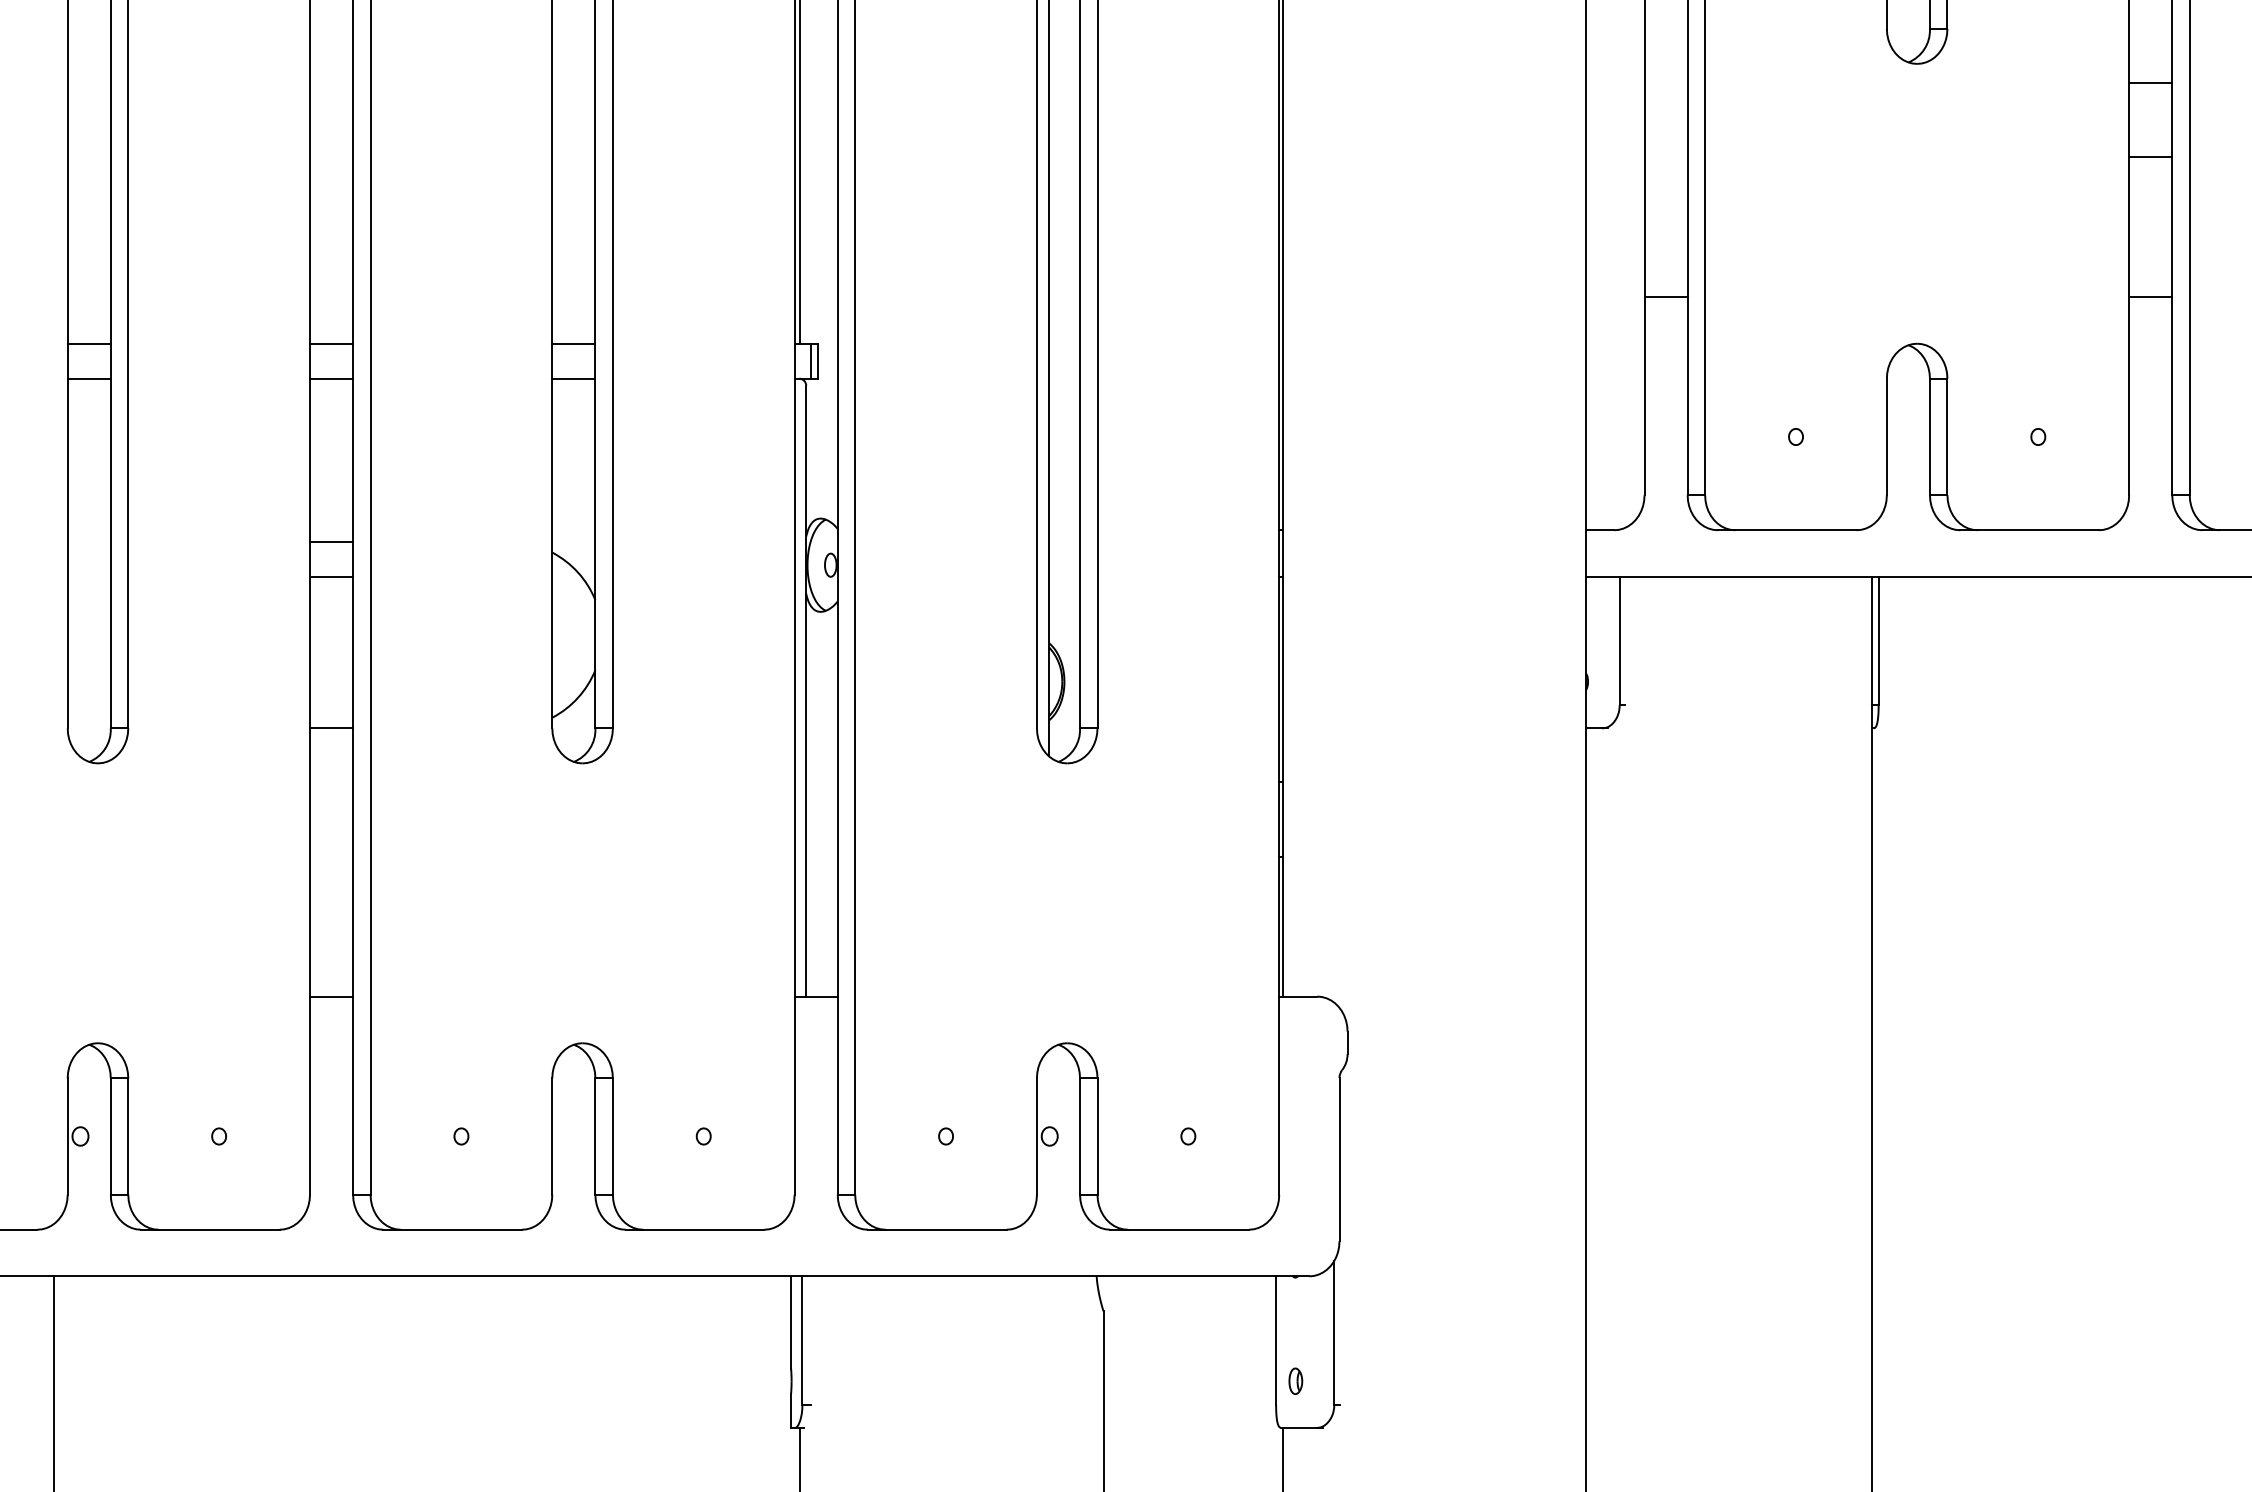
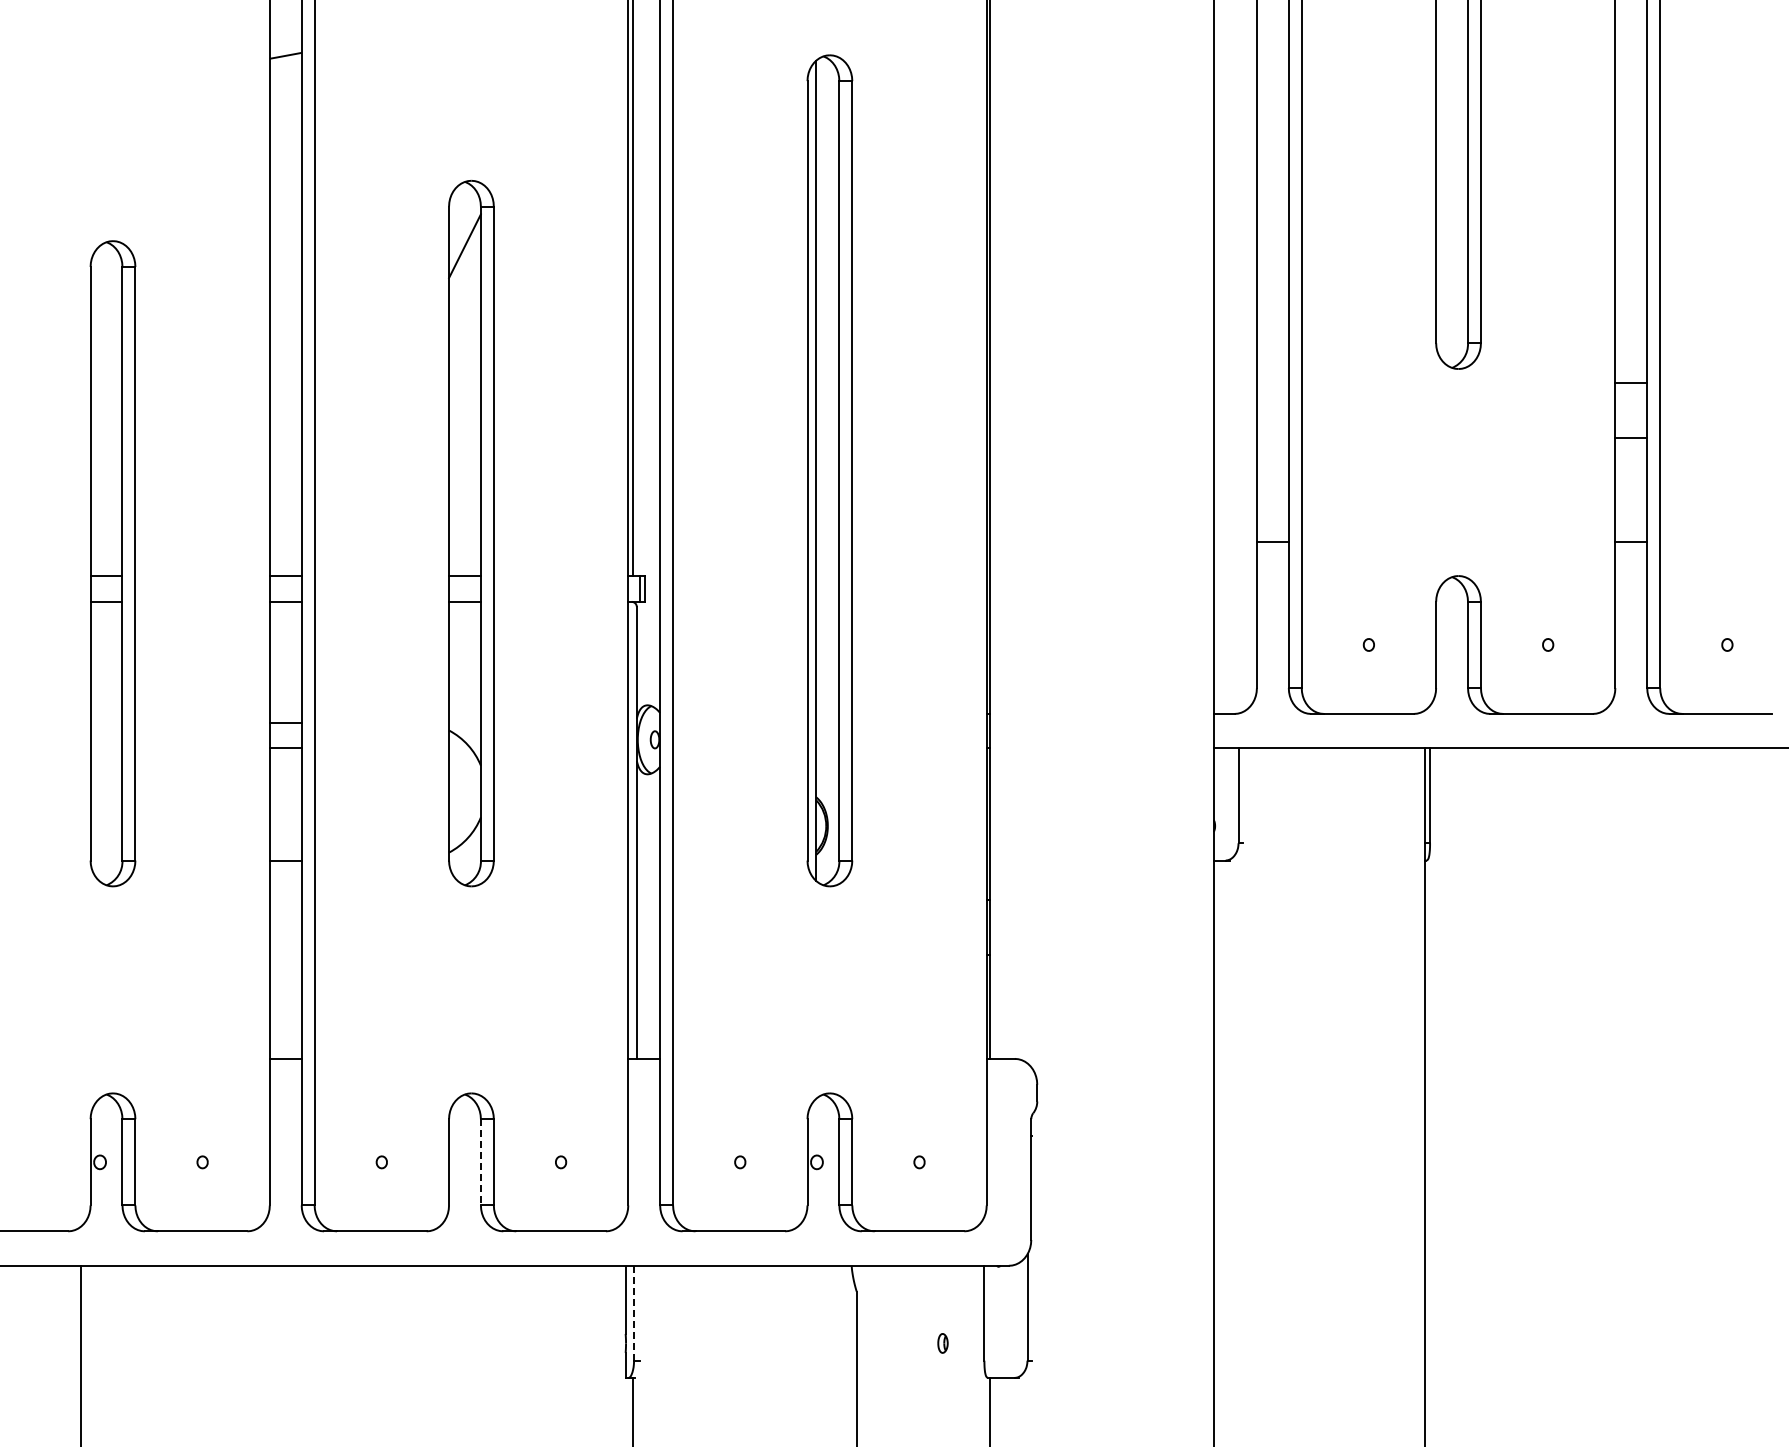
line: (594, 1136) -> (480, 1162), solid -> dashed
line: (803, 1339) -> (634, 1312), solid -> dashed
part: (1295, 1381) -> (942, 1343), moved

